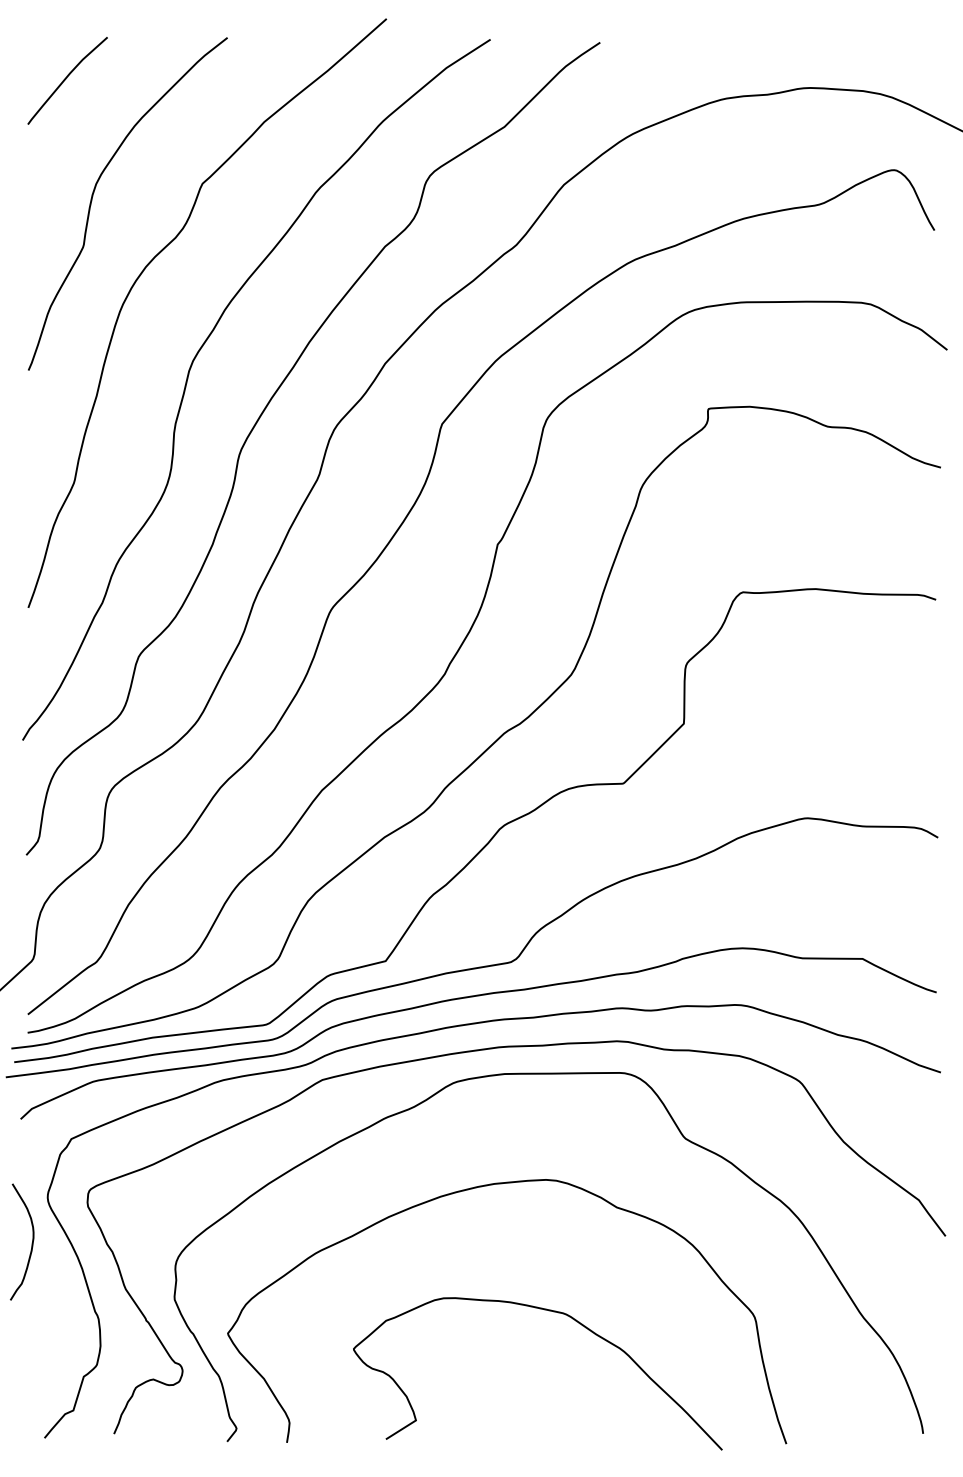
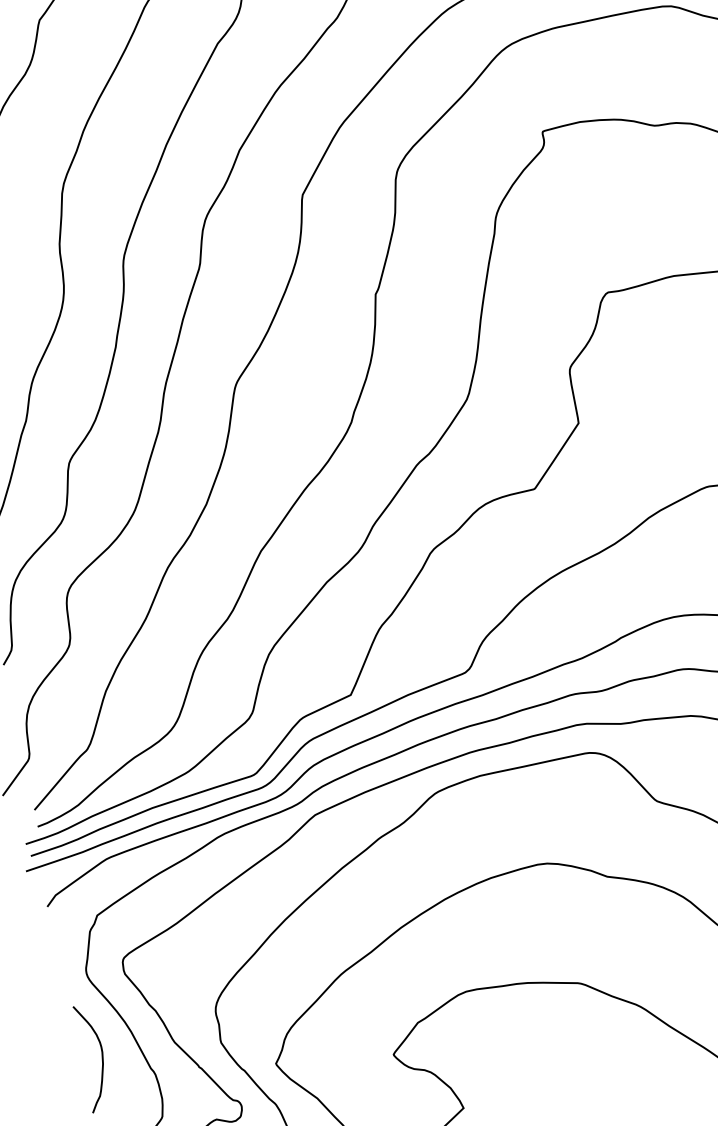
curve: (31, 1243) -> (101, 1057), moved

